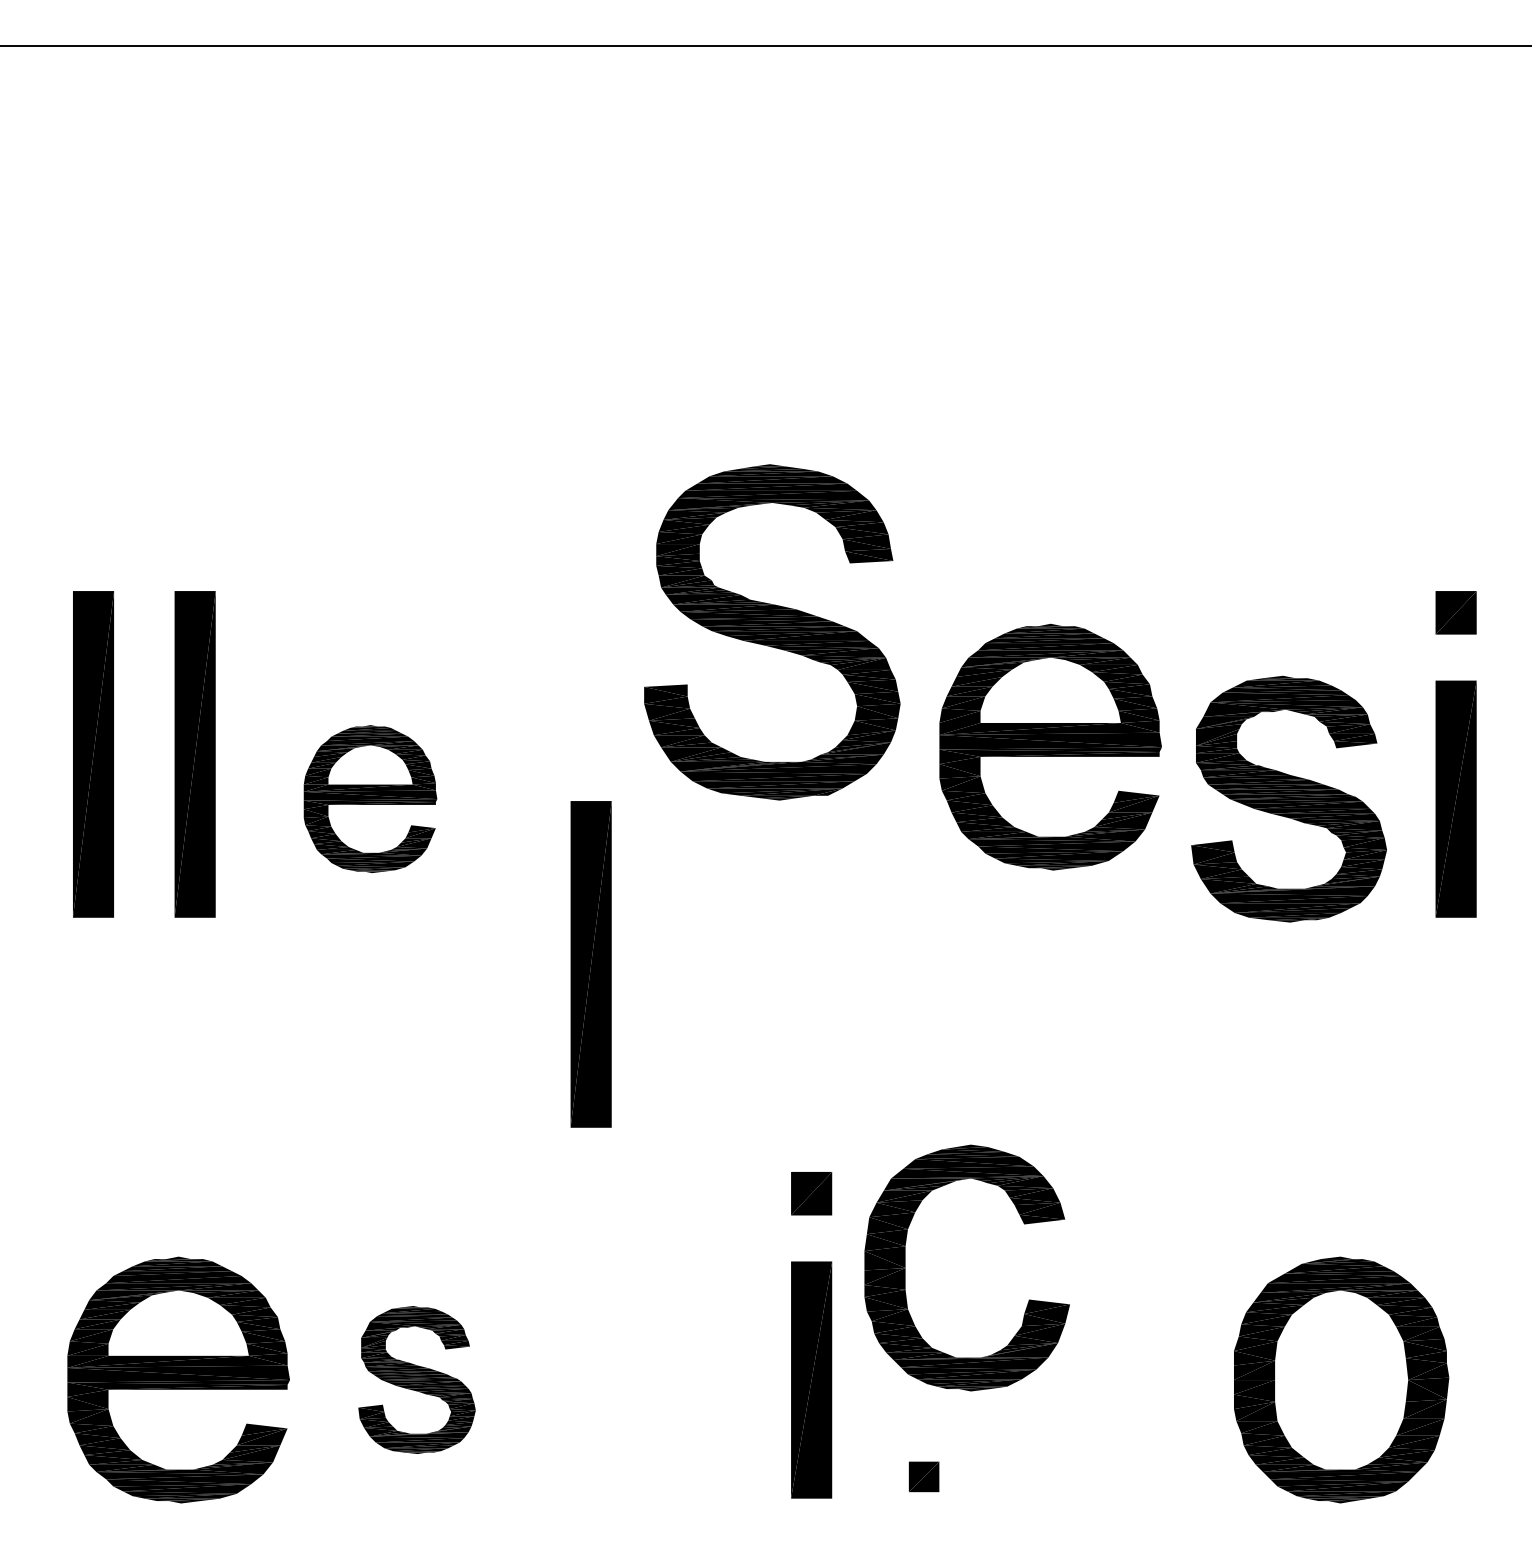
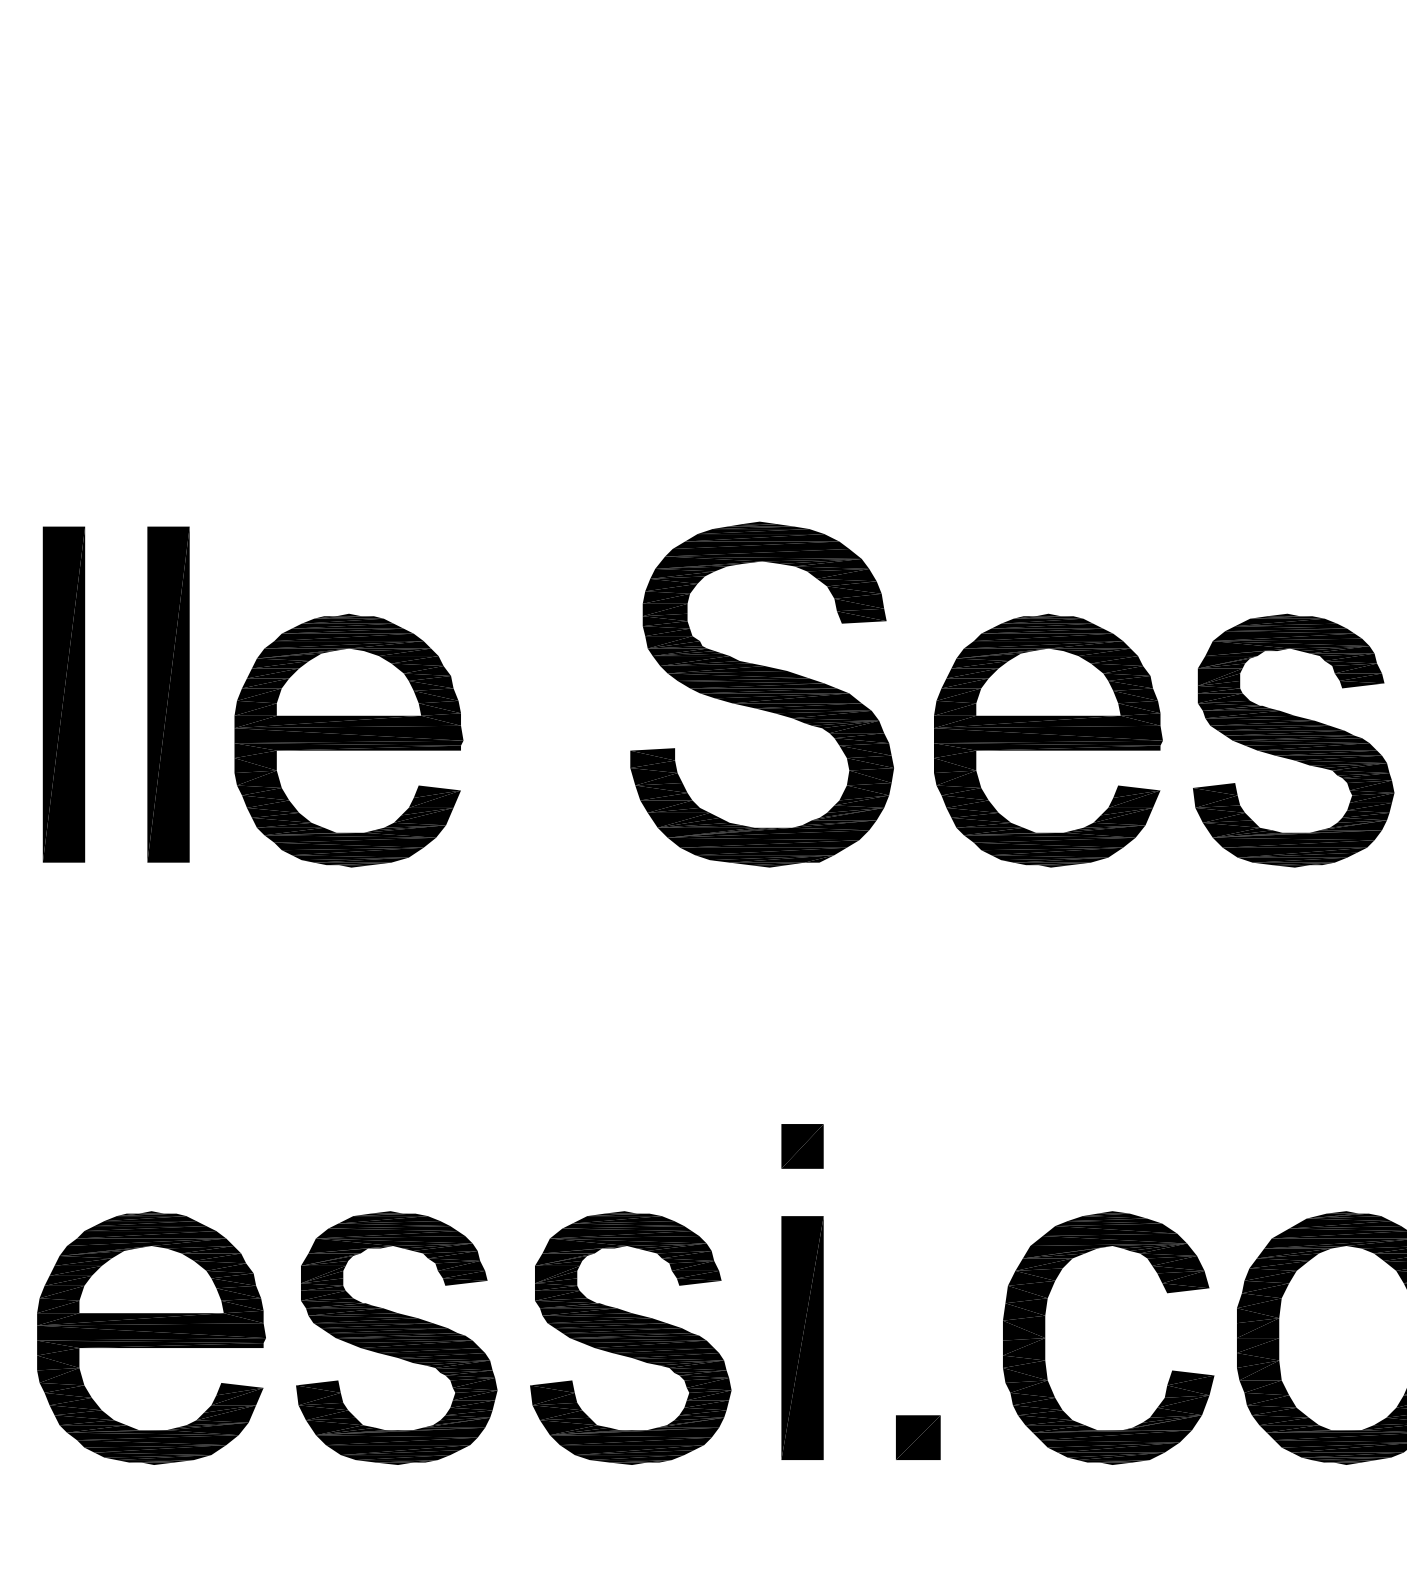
part: (772, 632) -> (762, 694), moved
part: (1050, 746) -> (1048, 739), moved
part: (370, 798) -> (348, 739), size x1.67
part: (590, 964) -> (575, 910), removed
part: (905, 1267) -> (1045, 1337), moved
part: (416, 1379) -> (396, 1337), size x1.67
part: (644, 1379) -> (630, 1337), added
part: (923, 1476) -> (917, 1437), size x1.43

